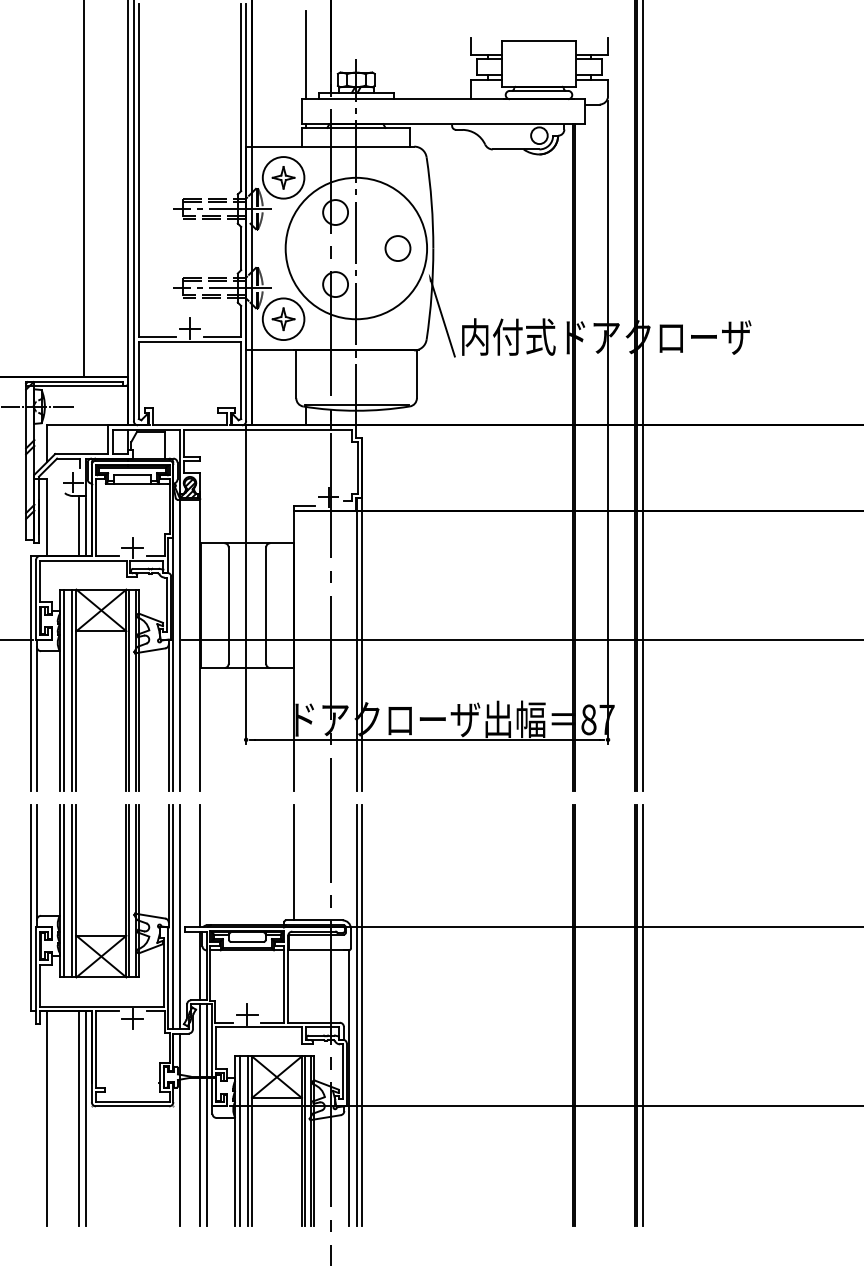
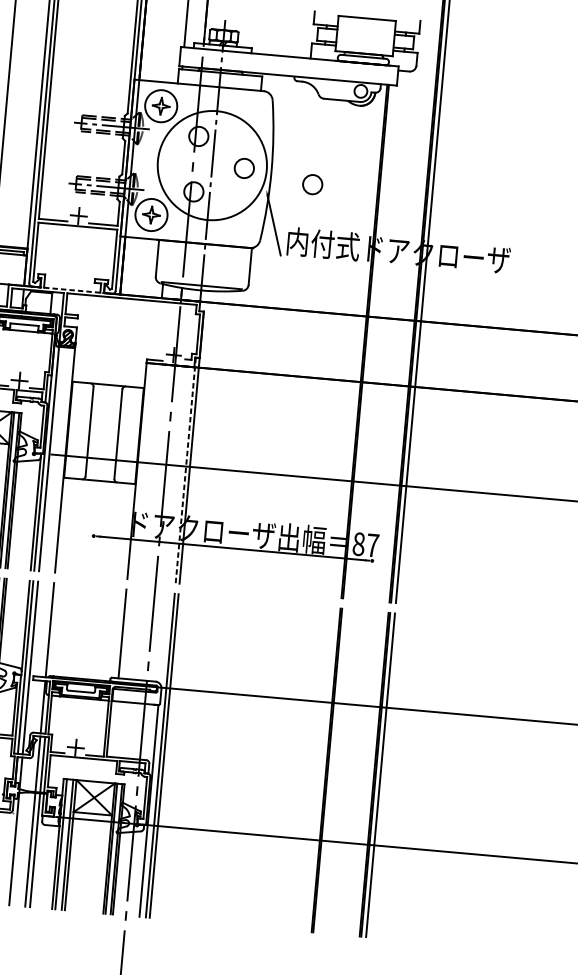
circle: (487, 261) -> (312, 184), added
line: (608, 422) -> (394, 316), removed
line: (190, 425) -> (72, 290), solid -> dashed
line: (246, 584) -> (104, 416), removed
line: (357, 644) -> (186, 470), solid -> dashed

